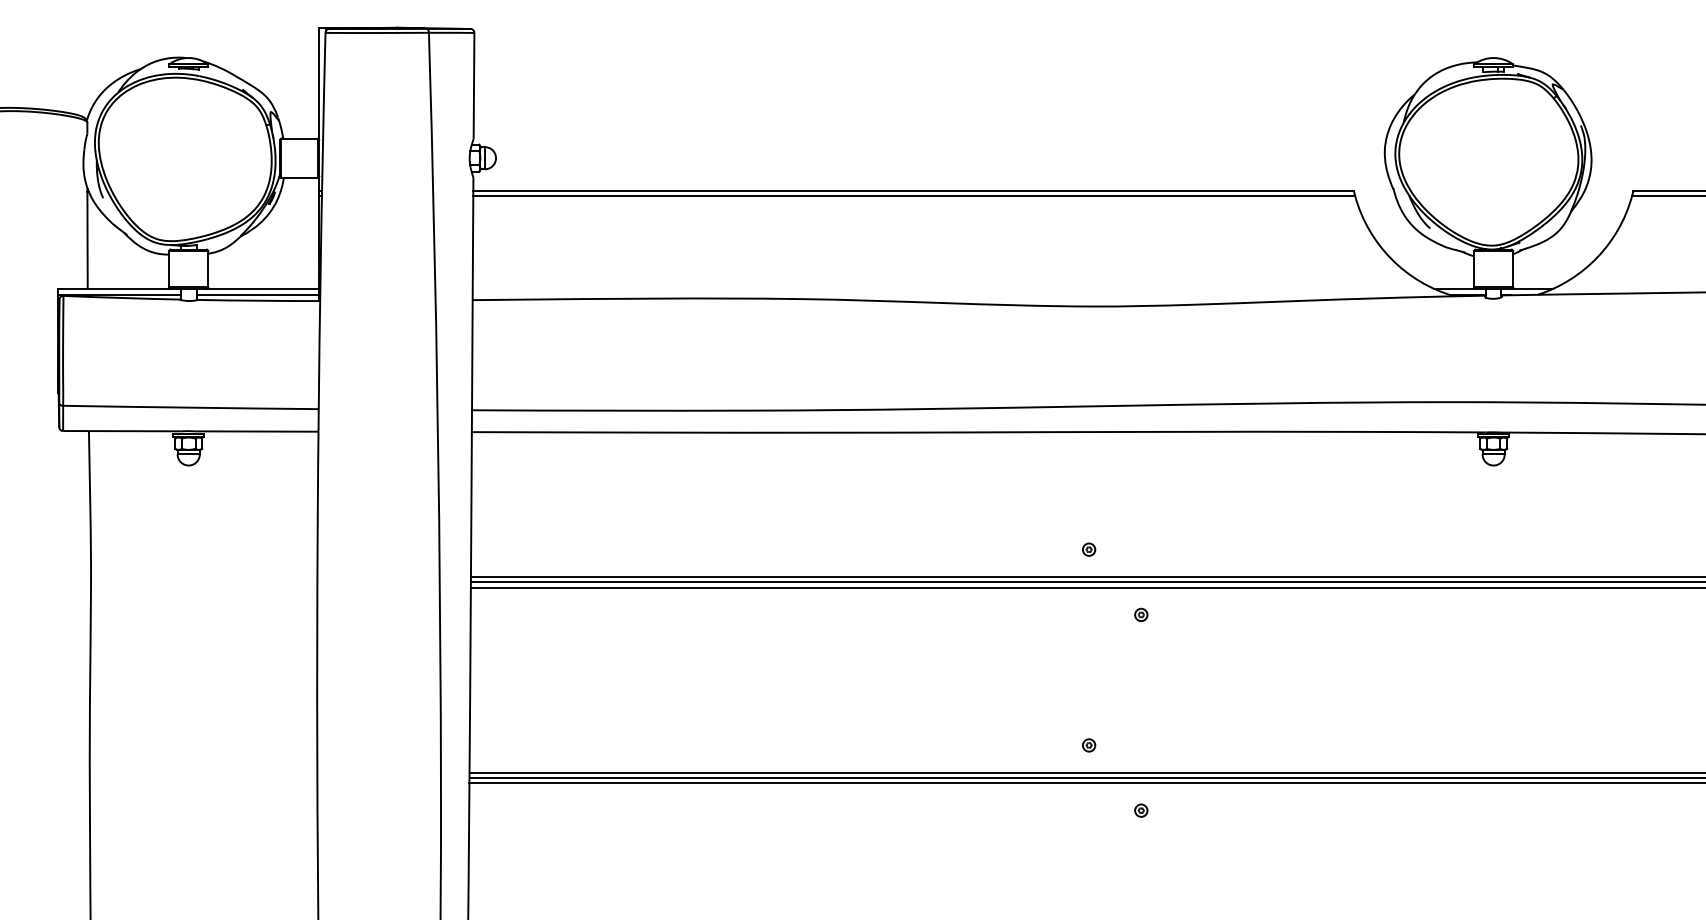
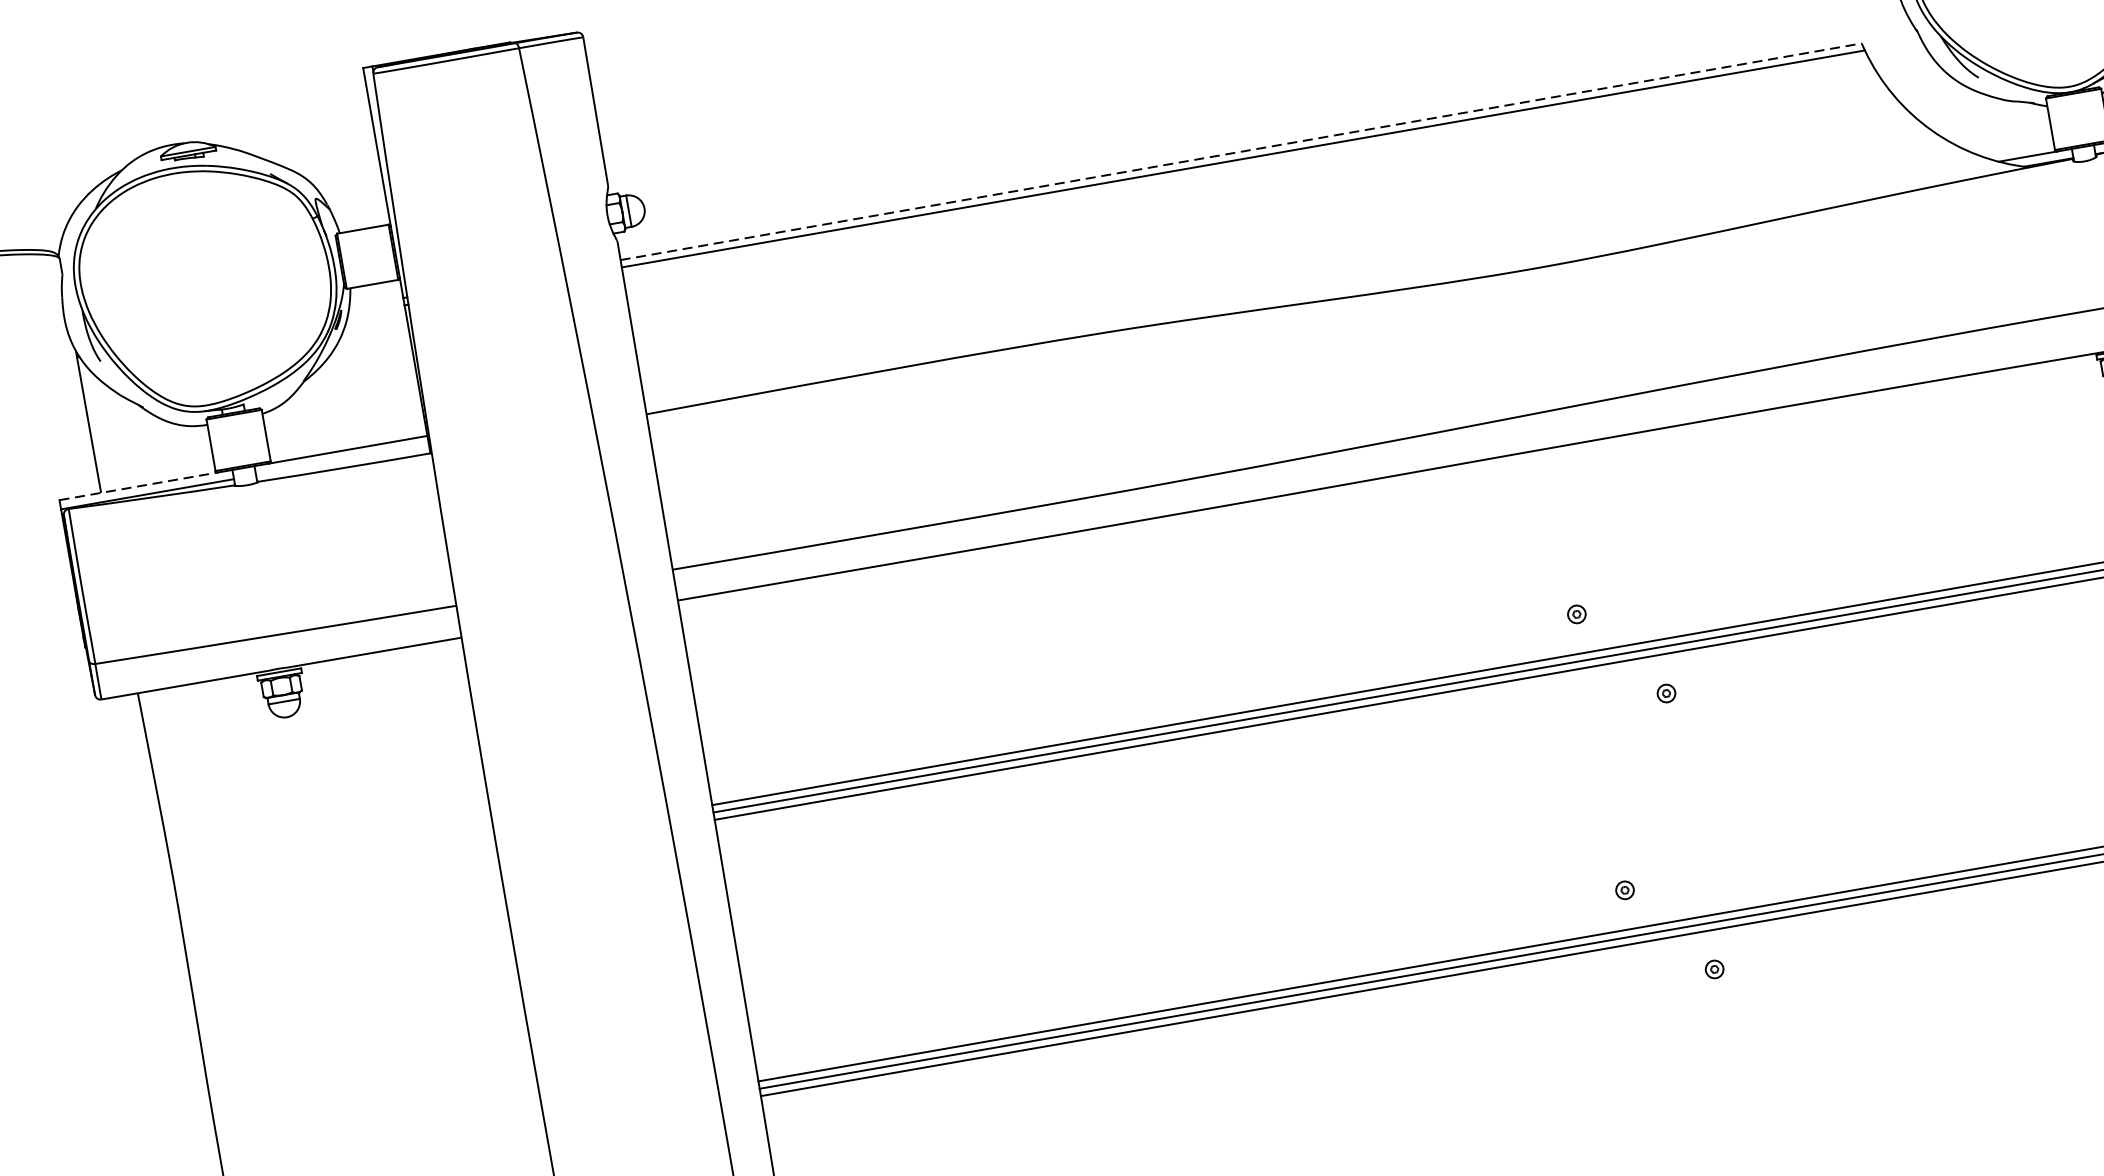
line: (914, 190) -> (1242, 151), solid -> dashed
line: (114, 288) -> (138, 485), solid -> dashed
line: (257, 295) -> (342, 460), removed

